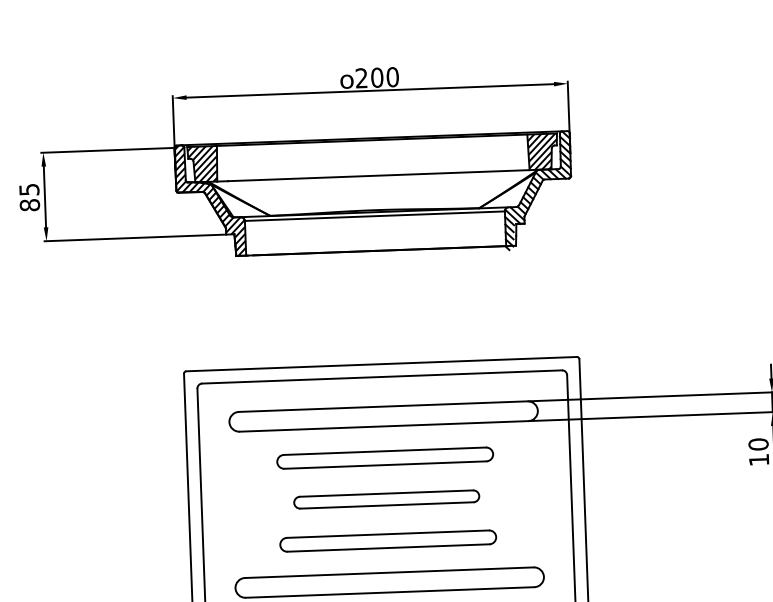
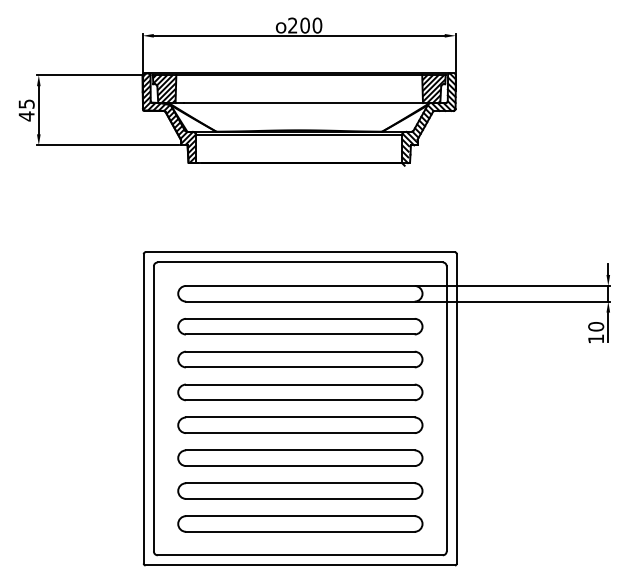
text: (29, 205) -> (26, 116), 85 -> 45
part: (385, 457) -> (300, 326), size x1.43
part: (386, 499) -> (300, 359), size x1.67
part: (388, 541) -> (300, 392), size x1.43

